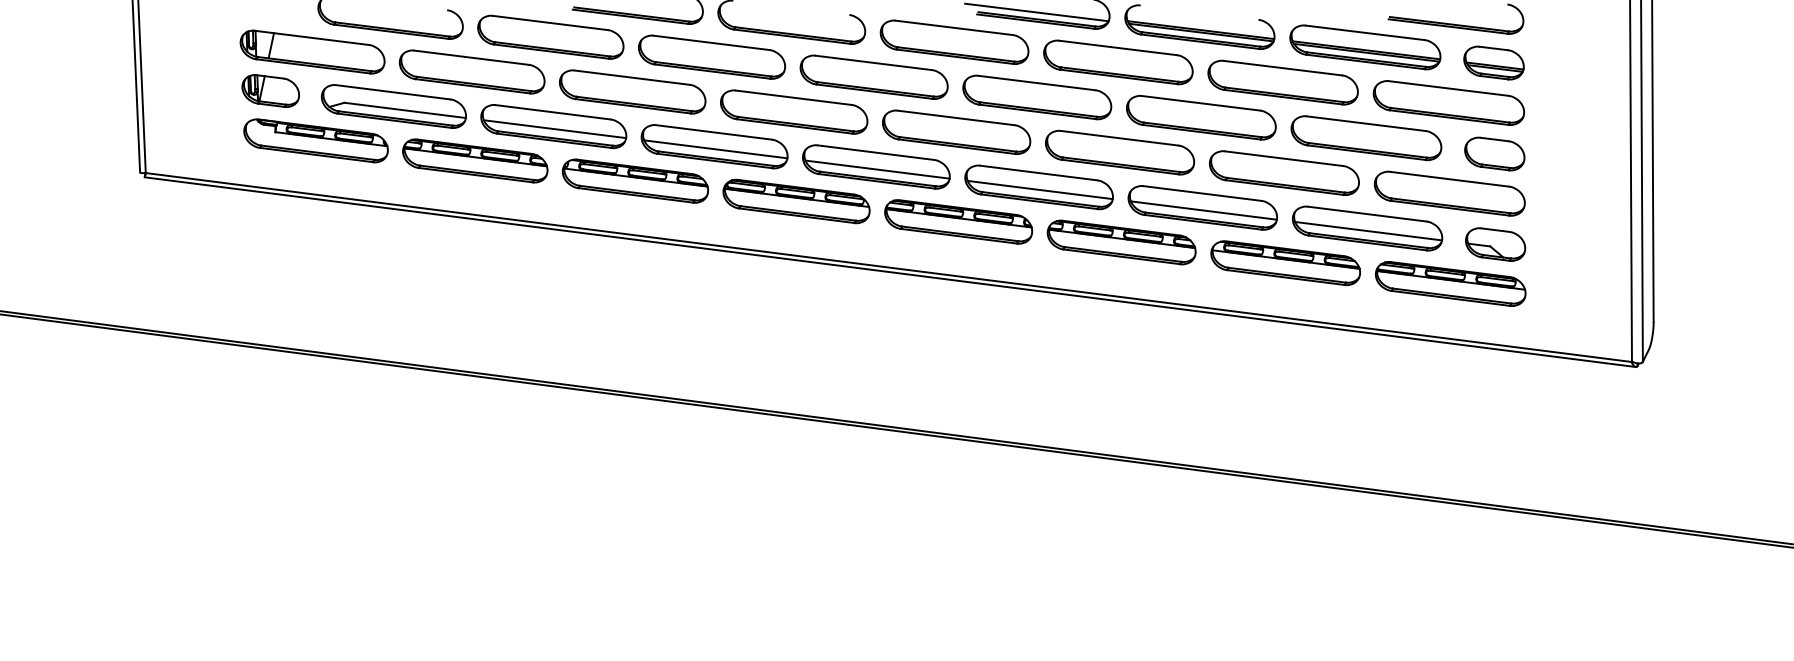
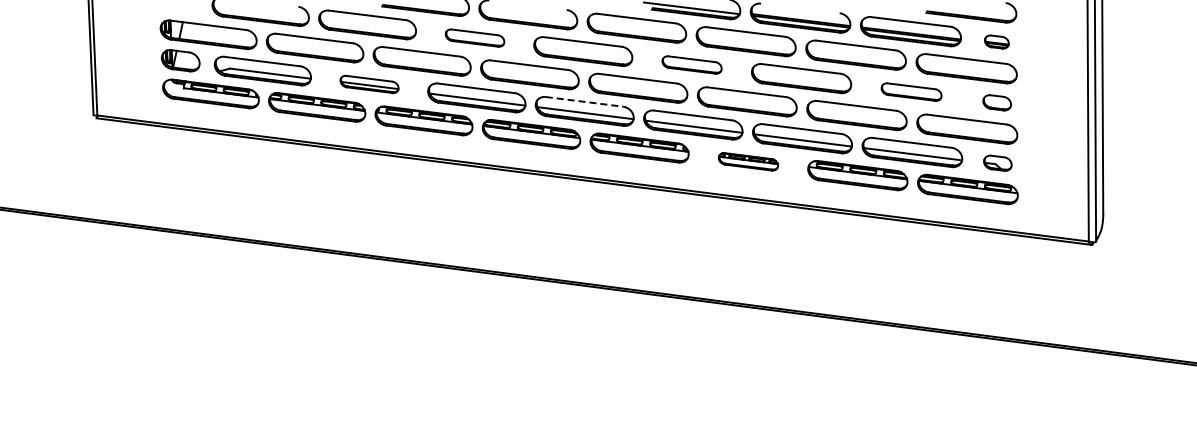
part: (711, 56) -> (474, 37), size x0.6
part: (1493, 62) -> (996, 41), size x0.6
part: (1036, 96) -> (691, 64), size x0.6
part: (553, 126) -> (369, 84), size x0.6
part: (1366, 137) -> (911, 91), size x0.6
line: (876, 152) -> (584, 101), solid -> dashed
part: (1493, 153) -> (996, 102), size x0.7
part: (1121, 242) -> (748, 161), size x0.6
part: (1495, 245) -> (997, 163), size x0.7

